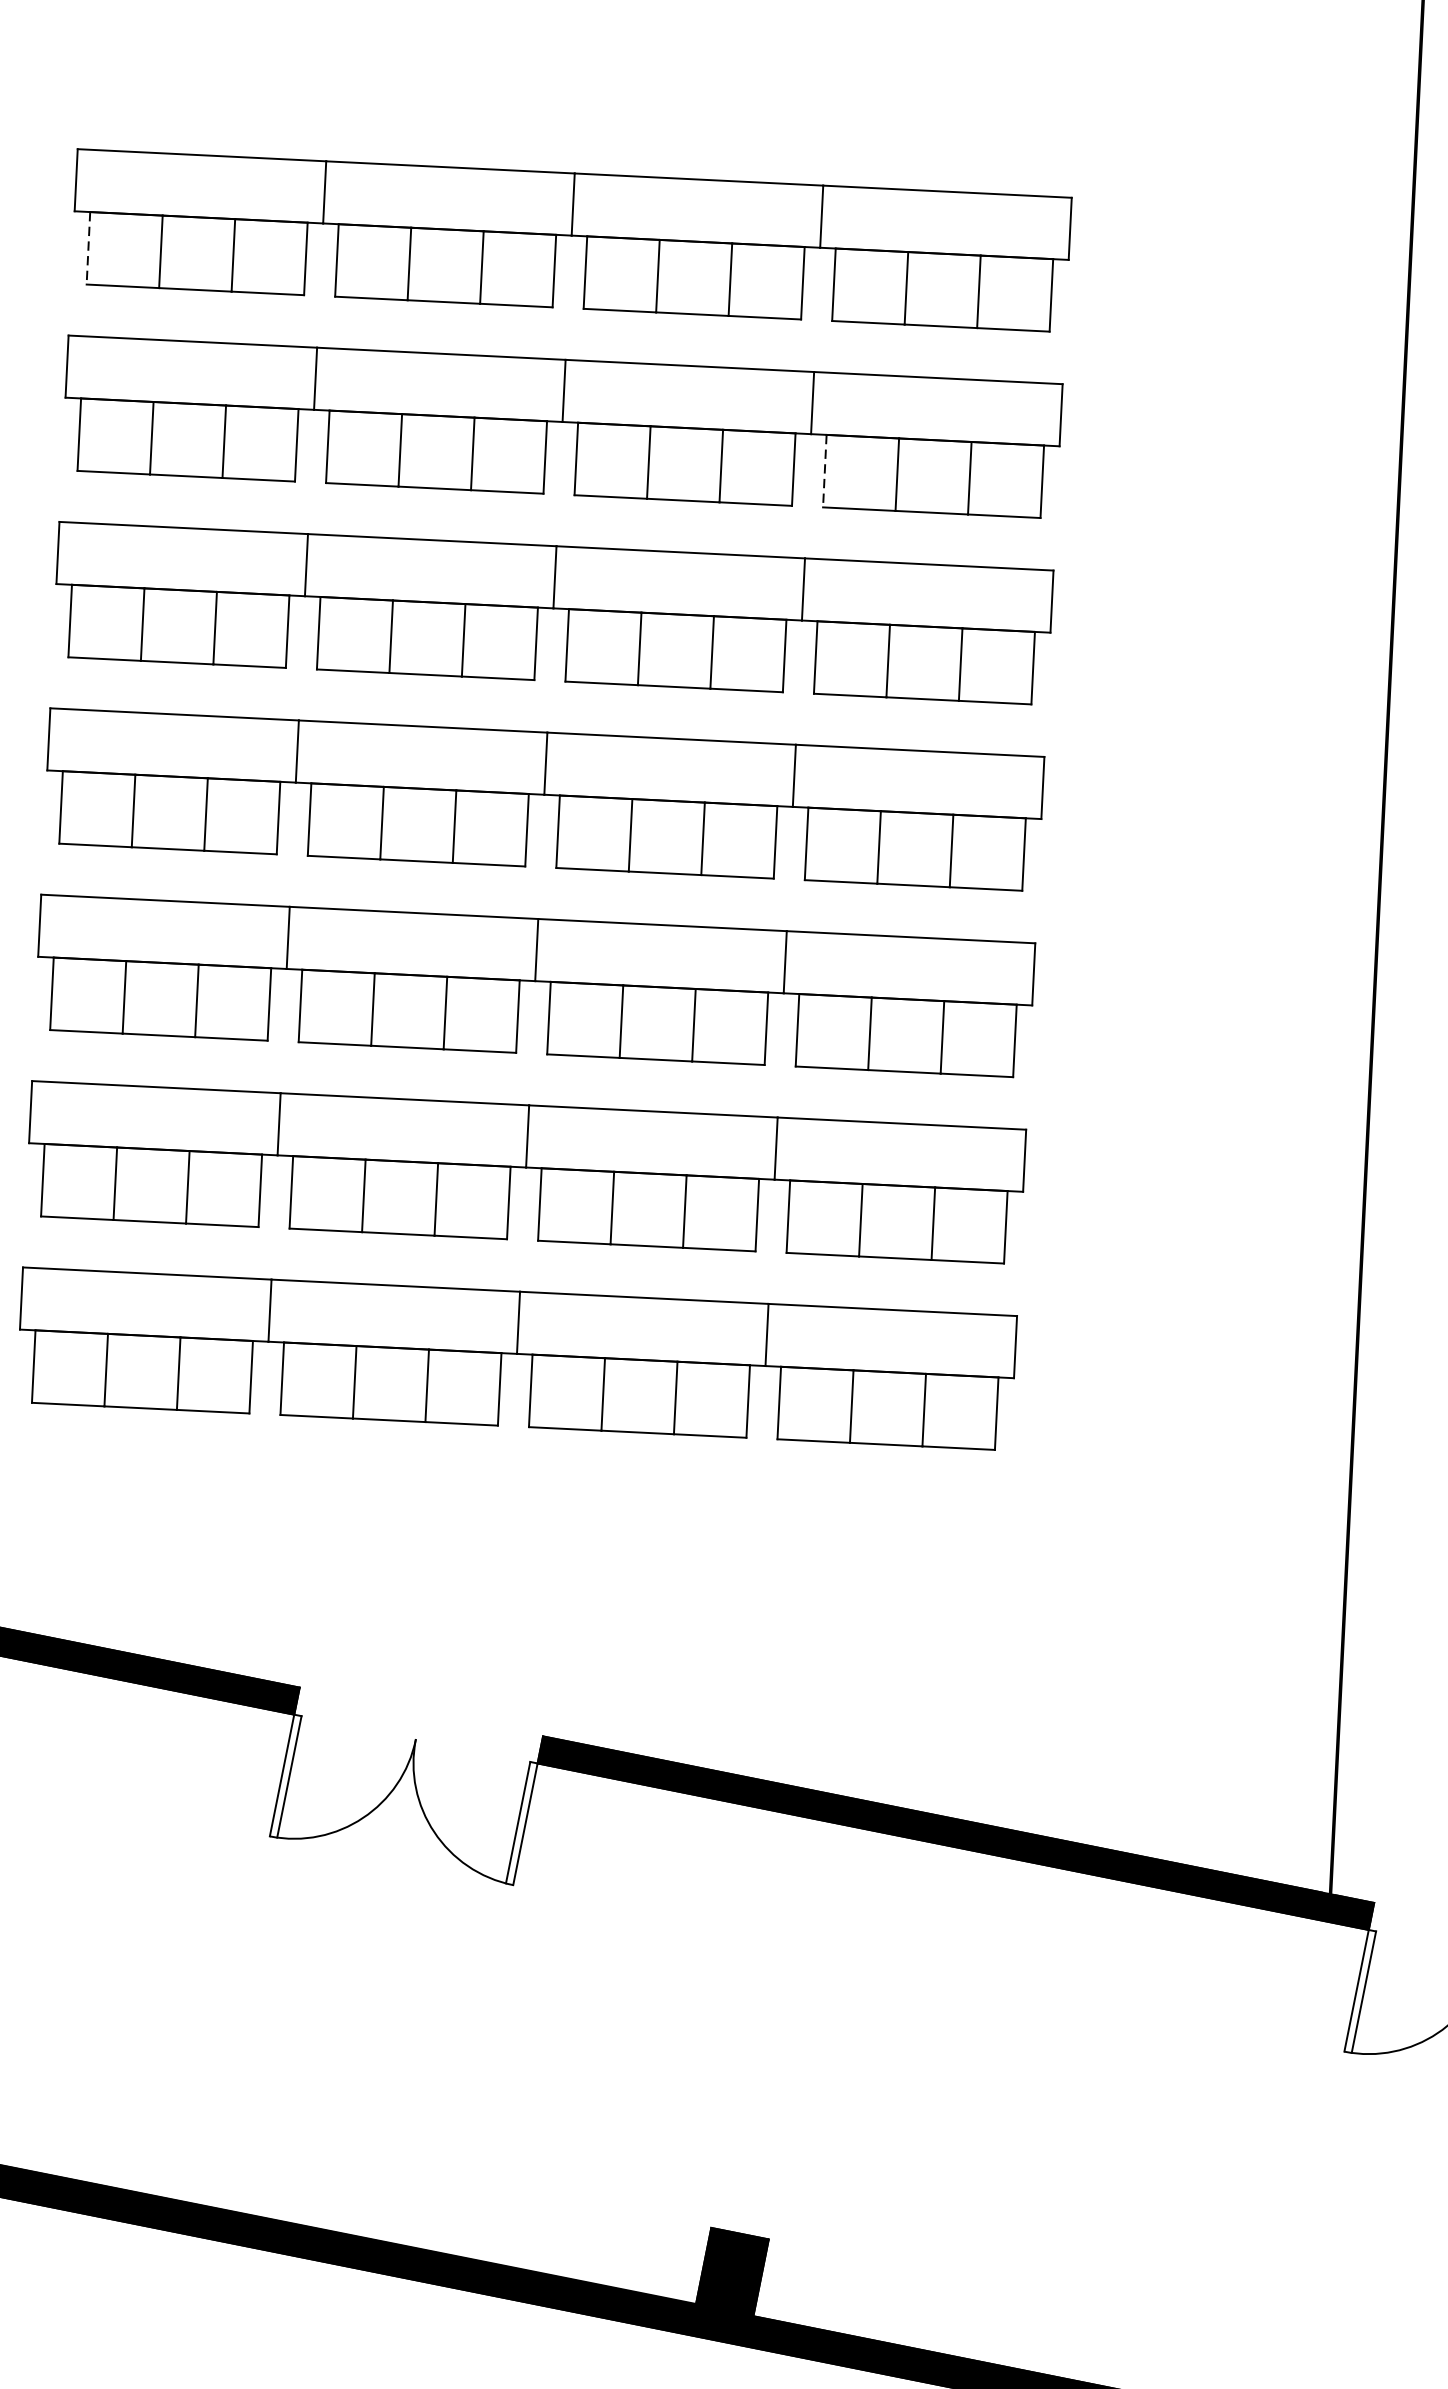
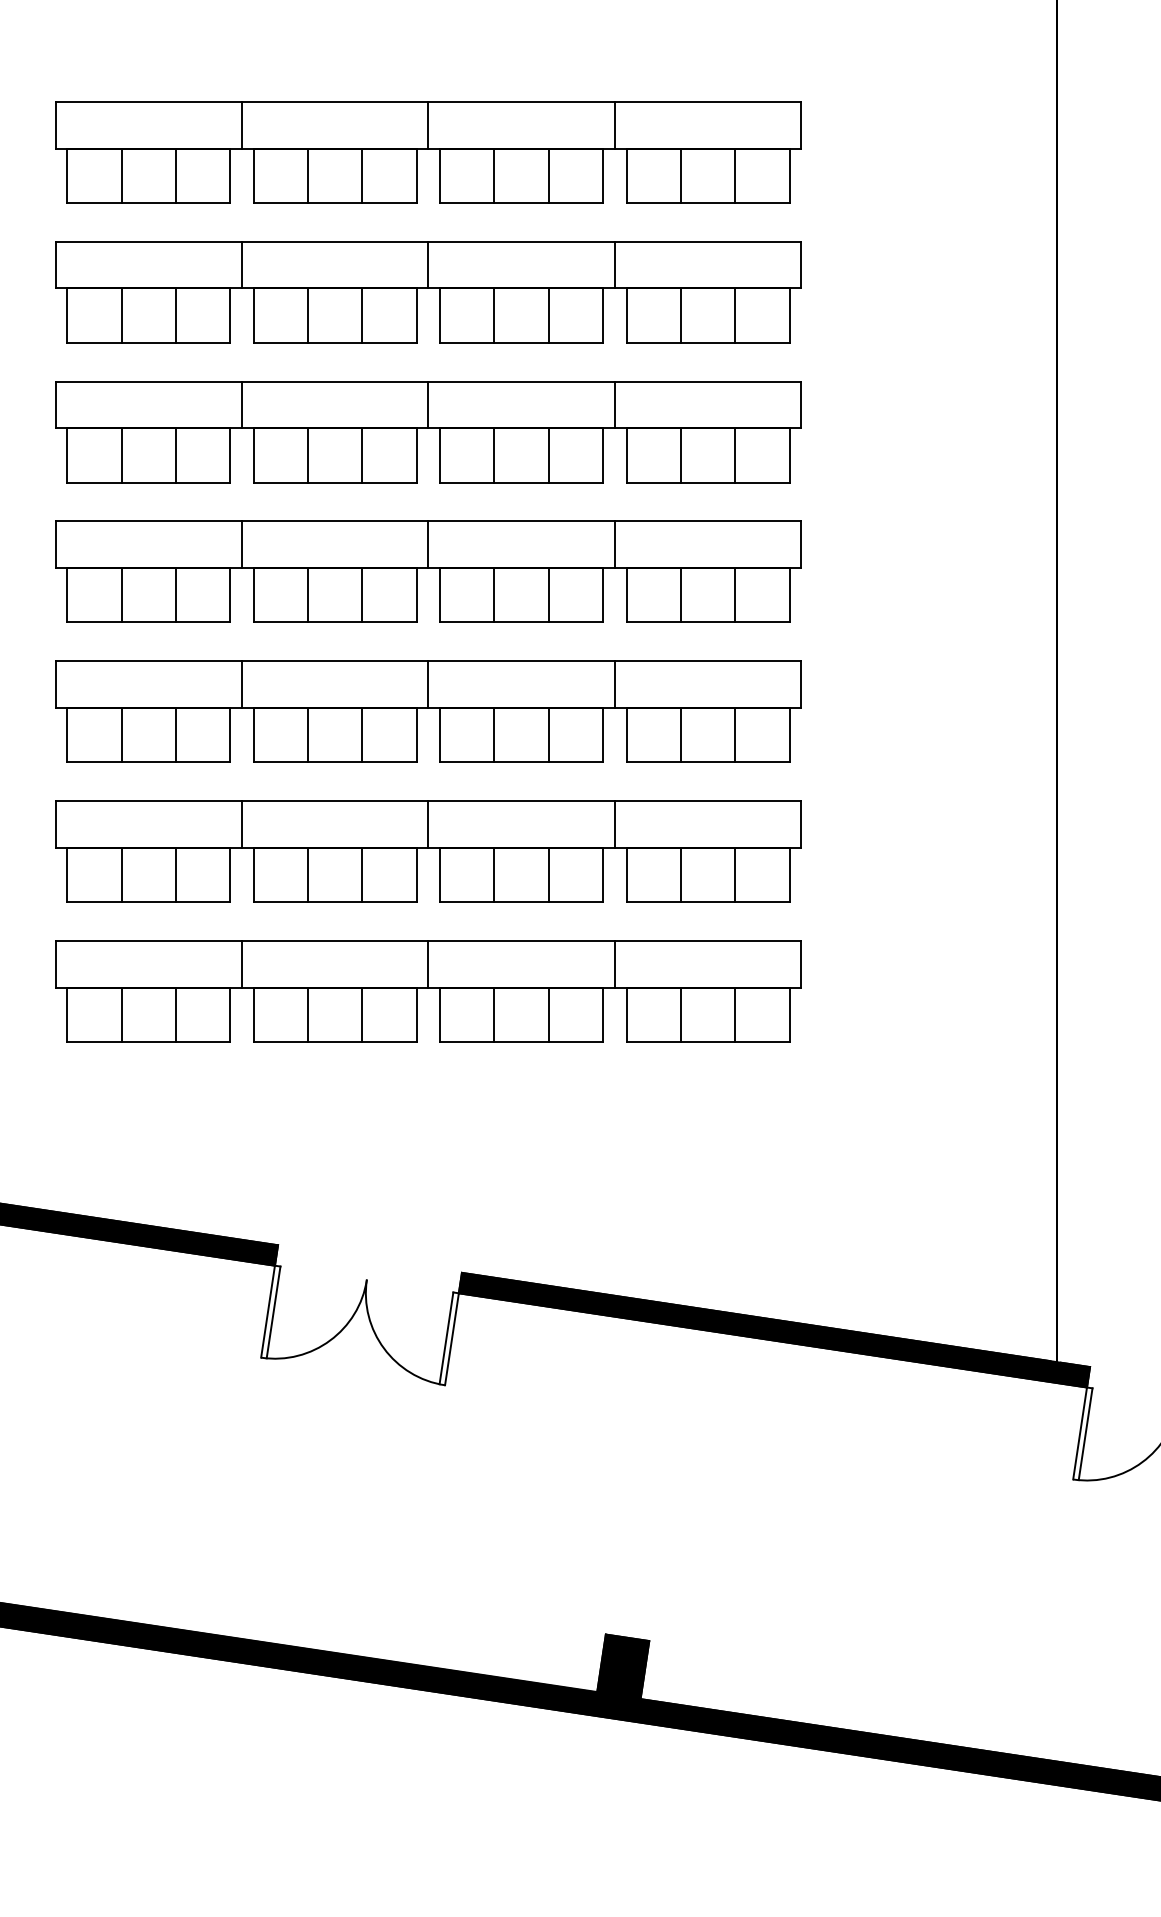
line: (88, 249) -> (67, 176), dashed -> solid
line: (824, 472) -> (626, 316), dashed -> solid

